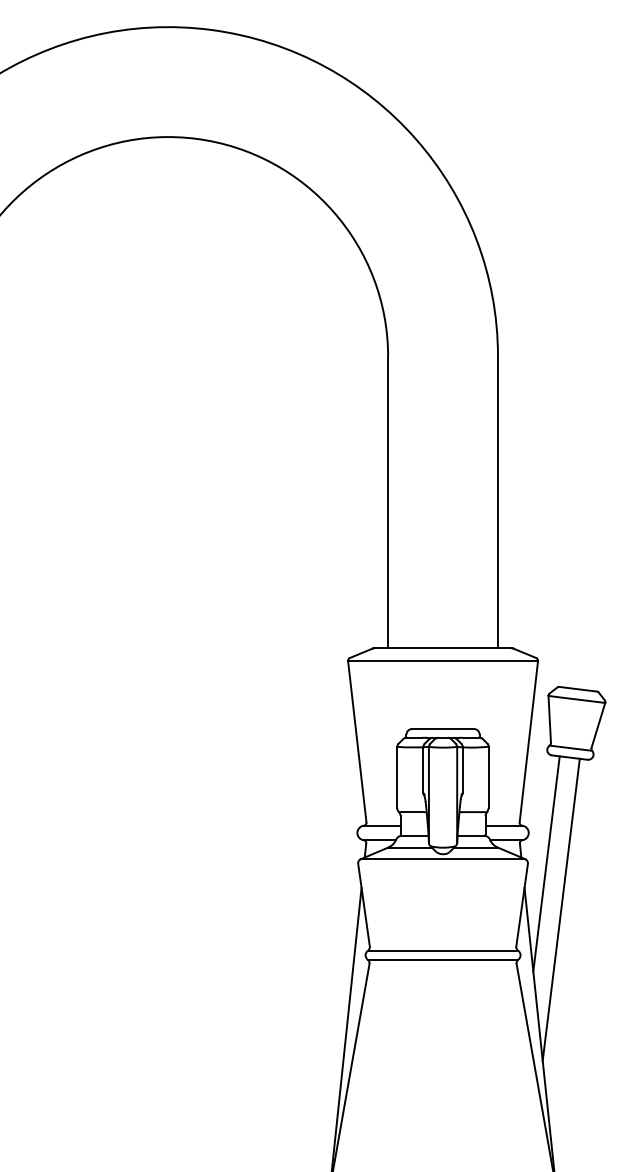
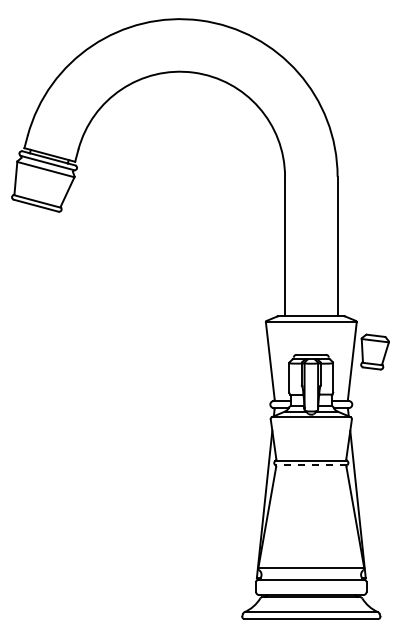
line: (545, 862) -> (360, 418), removed
line: (560, 910) -> (367, 441), removed
line: (443, 960) -> (311, 465), solid -> dashed

